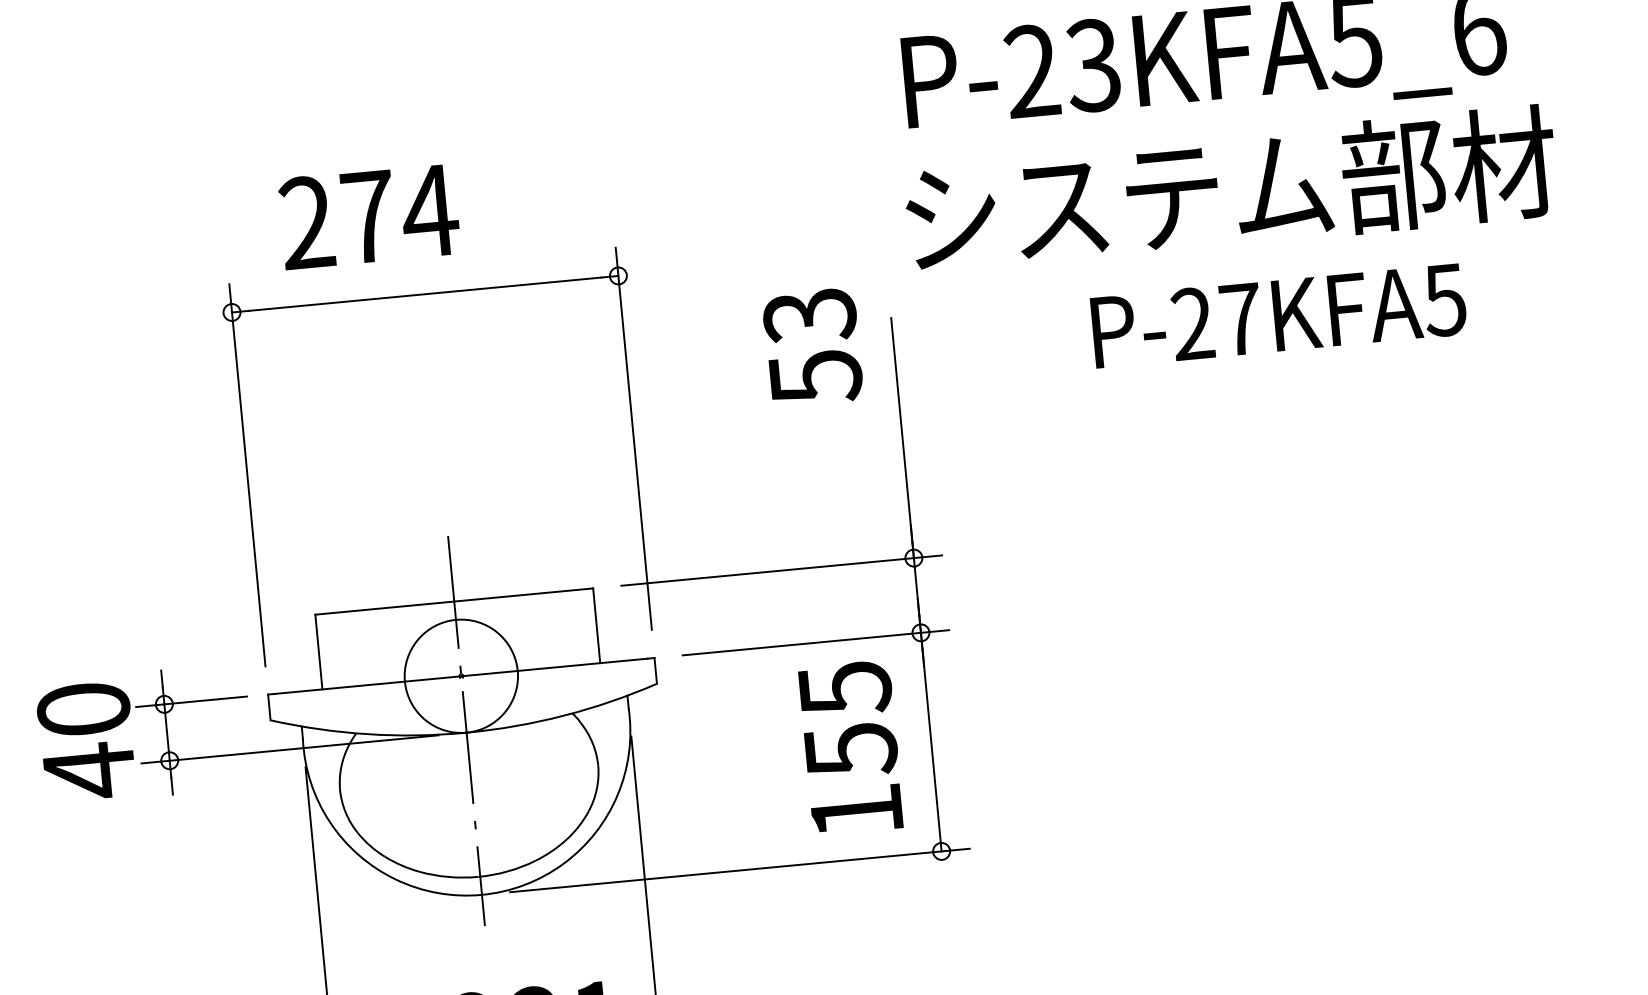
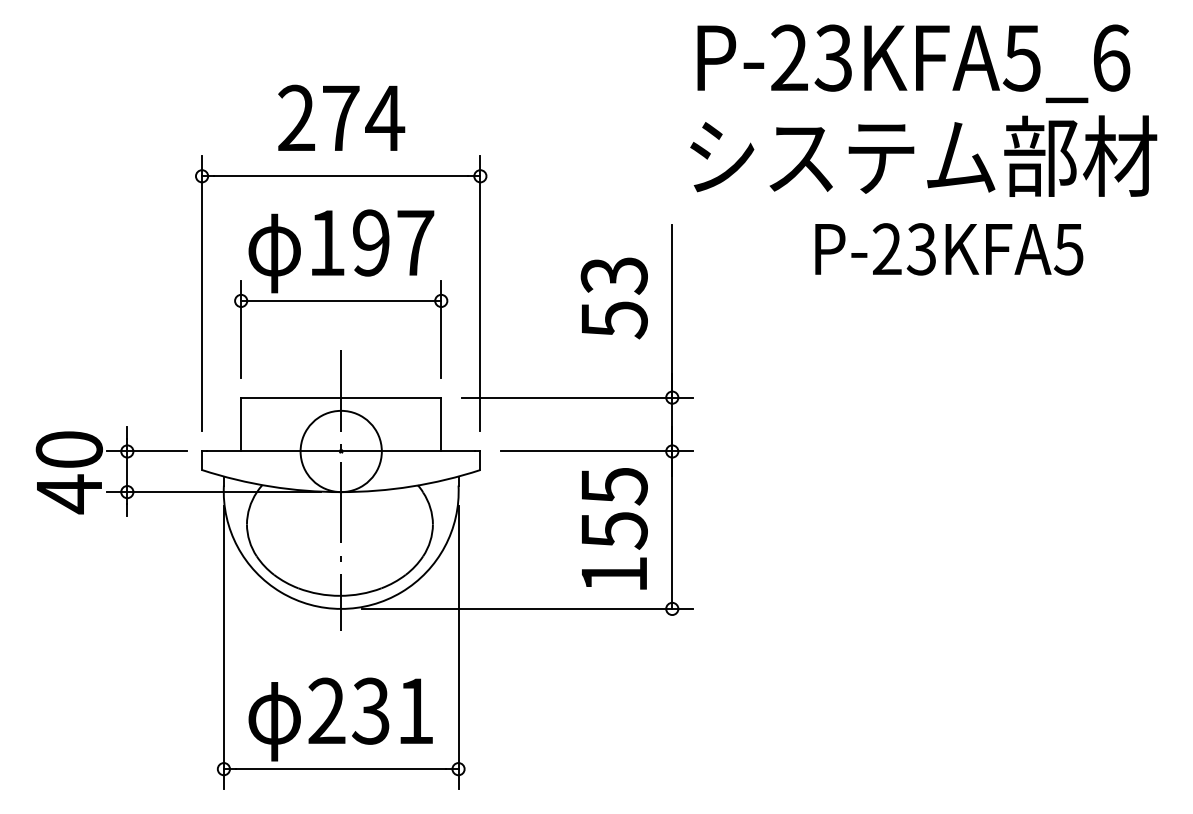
text: (369, 215) -> (341, 117), moved
text: (1240, 319) -> (921, 249), P-27KFA5 -> P-23KFA5
text: (811, 347) -> (613, 298), moved
part: (441, 466) -> (341, 300), added

